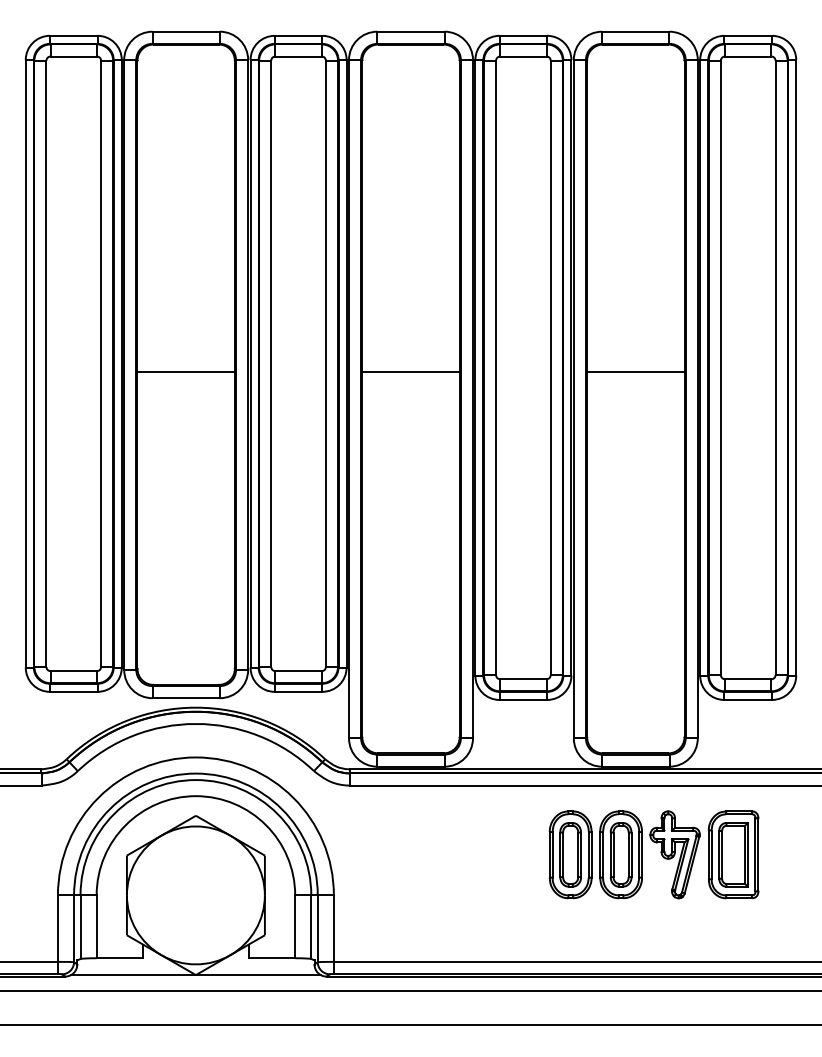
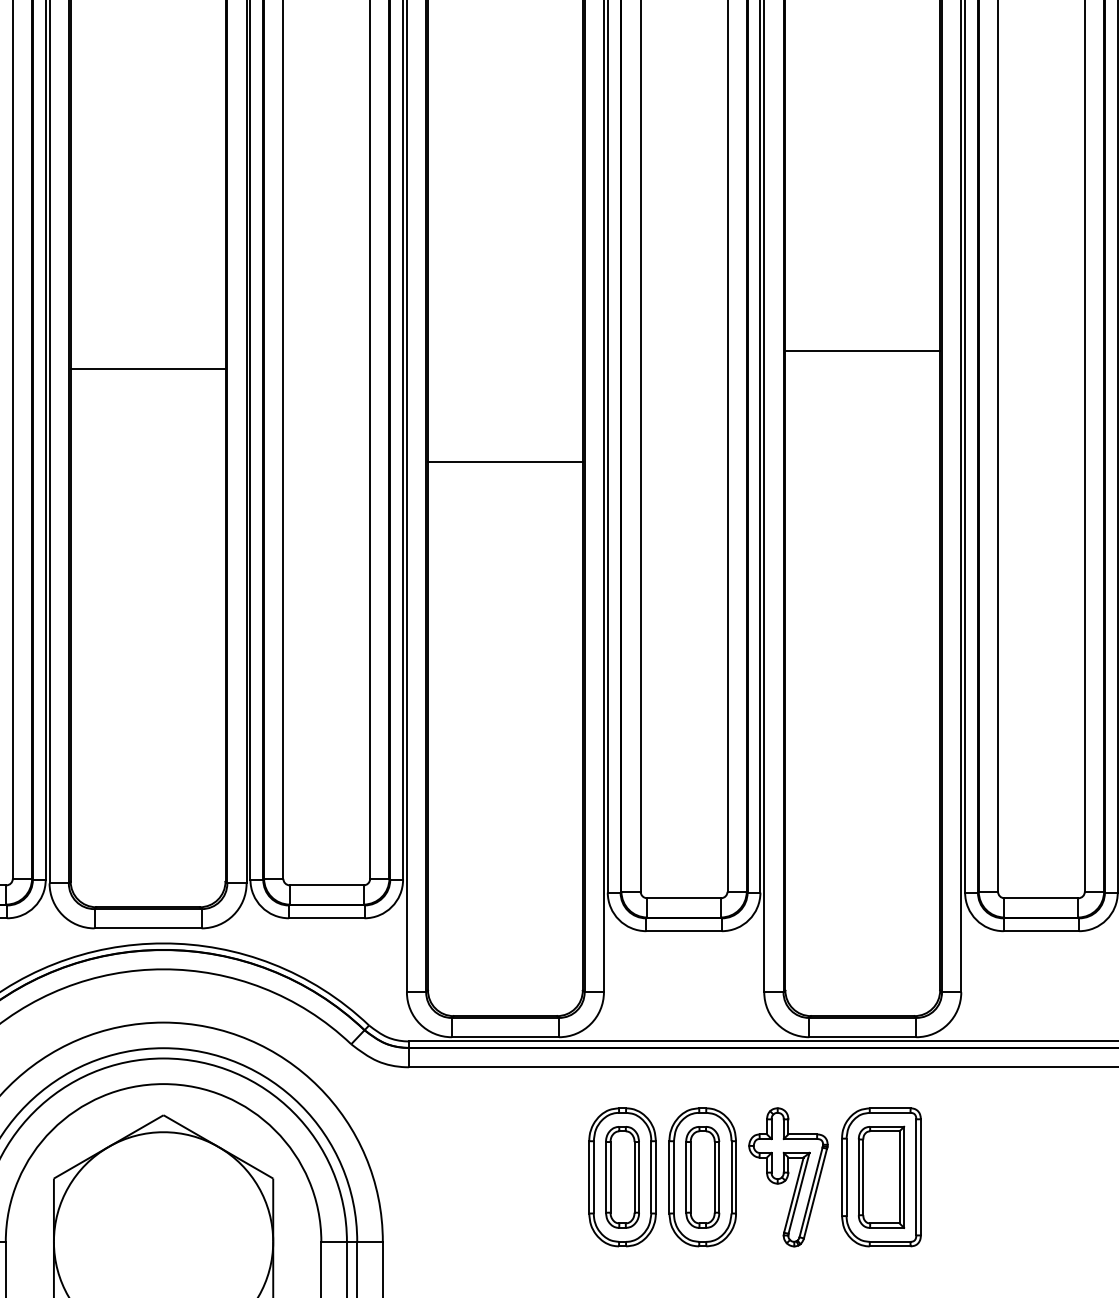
line: (185, 372) -> (147, 369), moved
line: (410, 372) -> (504, 463), moved
line: (635, 372) -> (862, 351), moved
part: (660, 853) -> (765, 1175), moved

